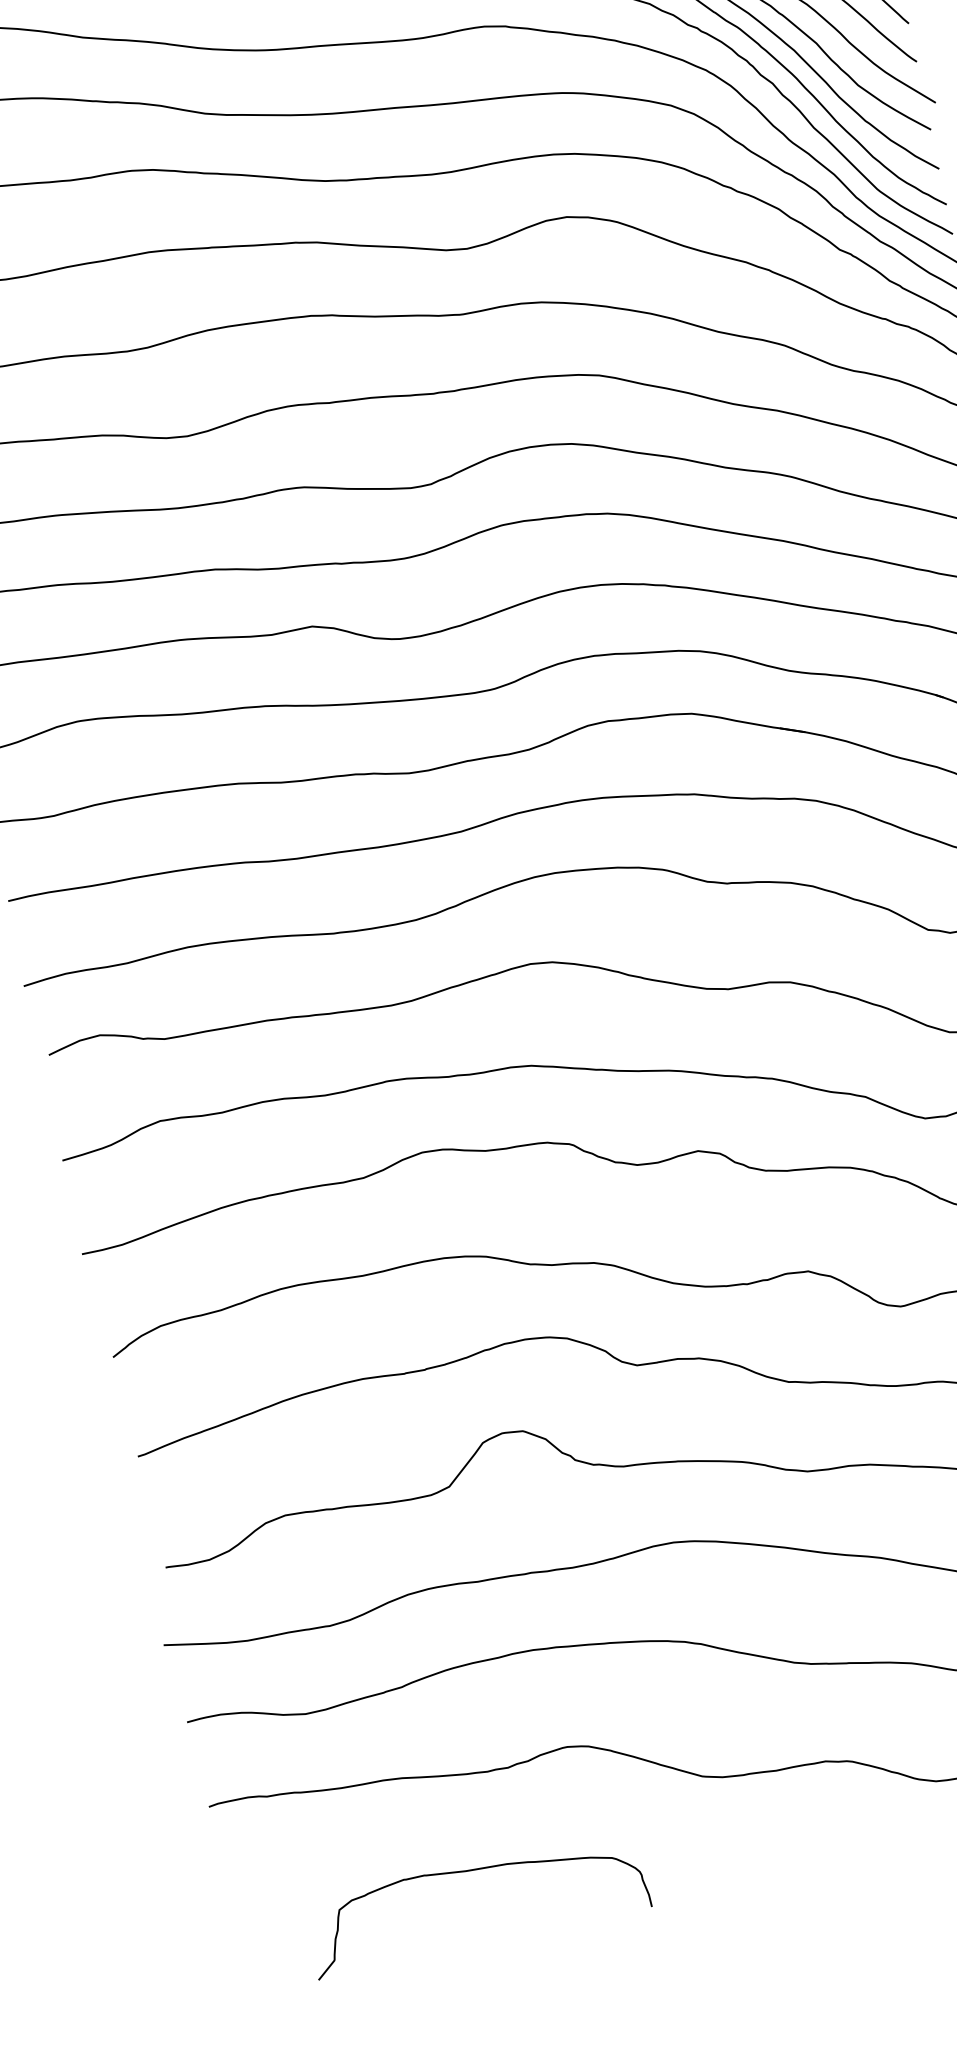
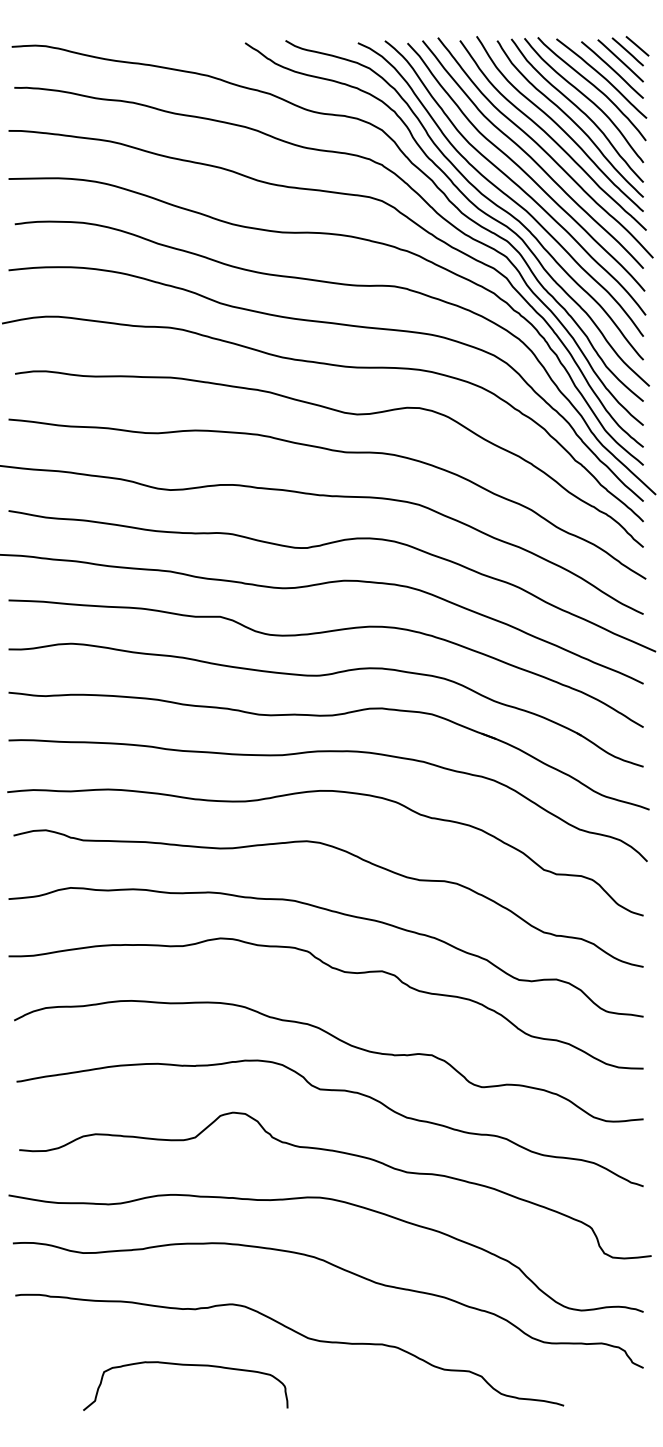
curve: (470, 1871) -> (185, 1365), moved

